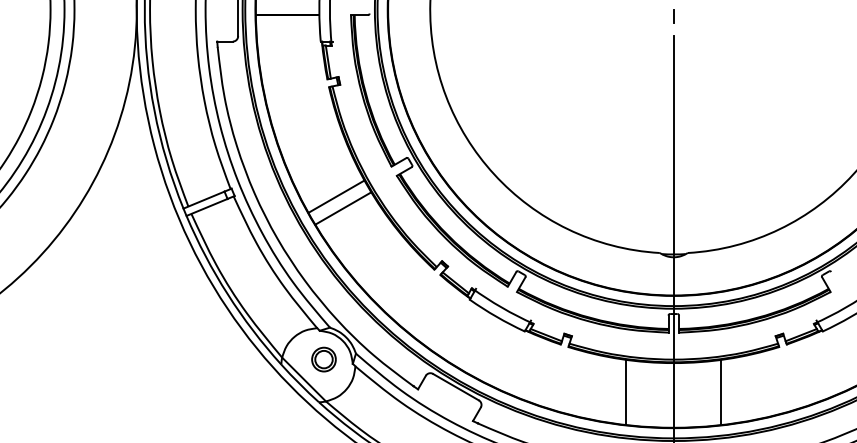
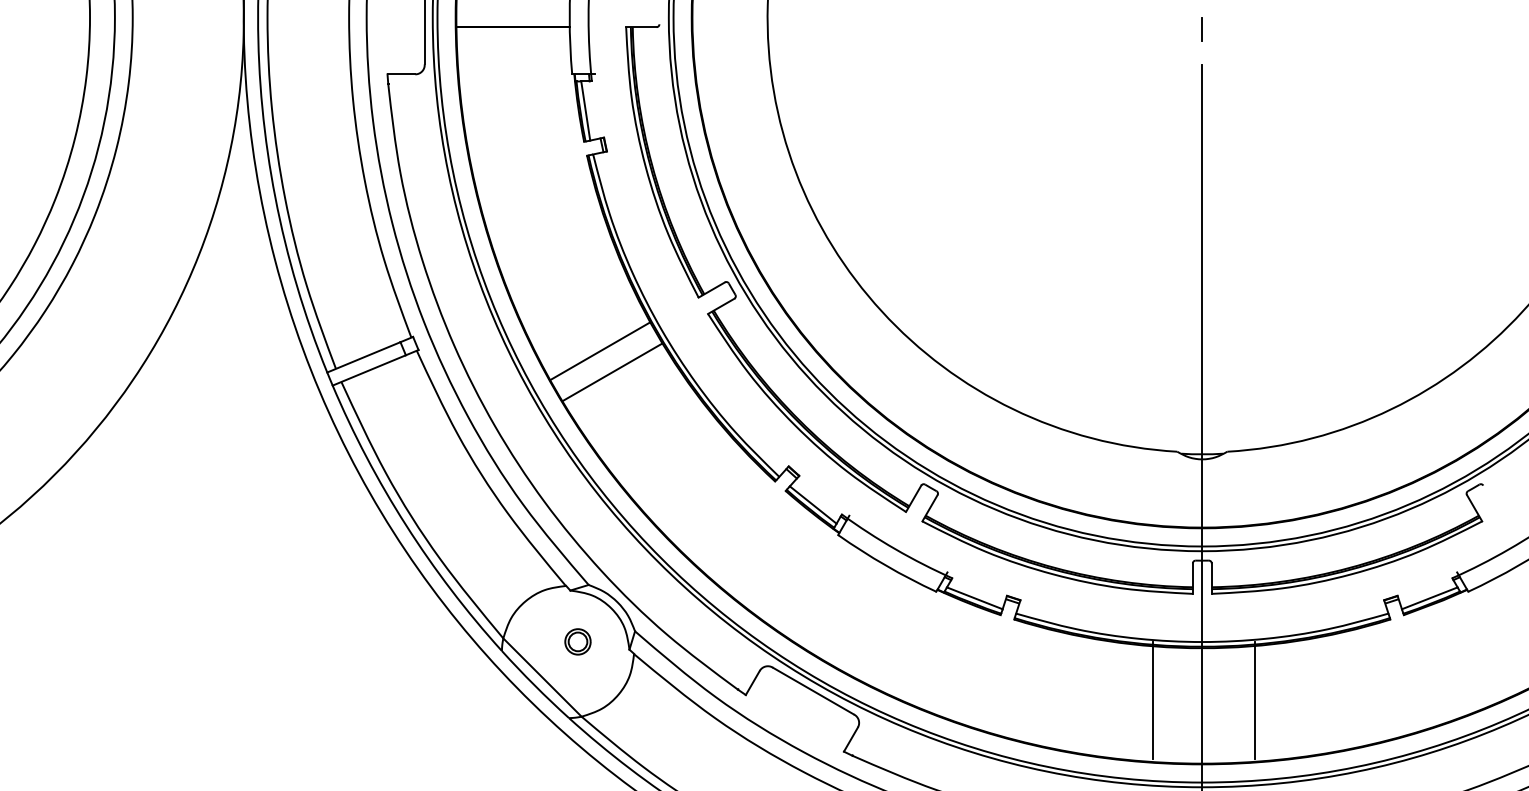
part: (323, 359) -> (577, 641), size x0.6
line: (626, 392) -> (1153, 700), moved
line: (721, 392) -> (1255, 700), moved

